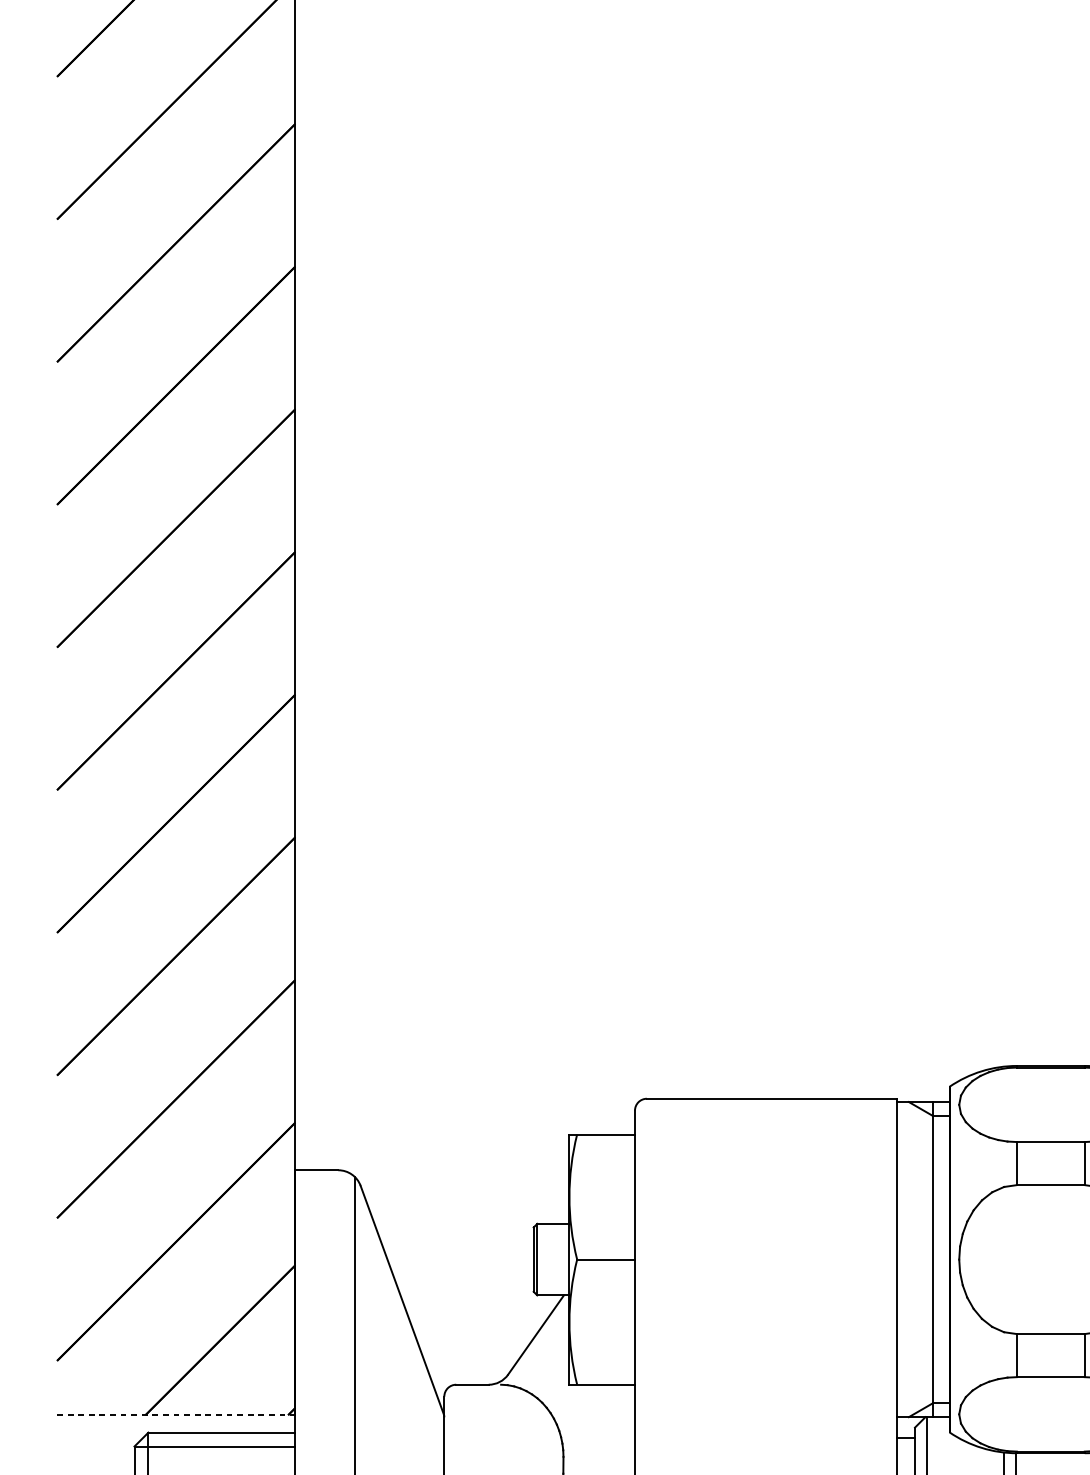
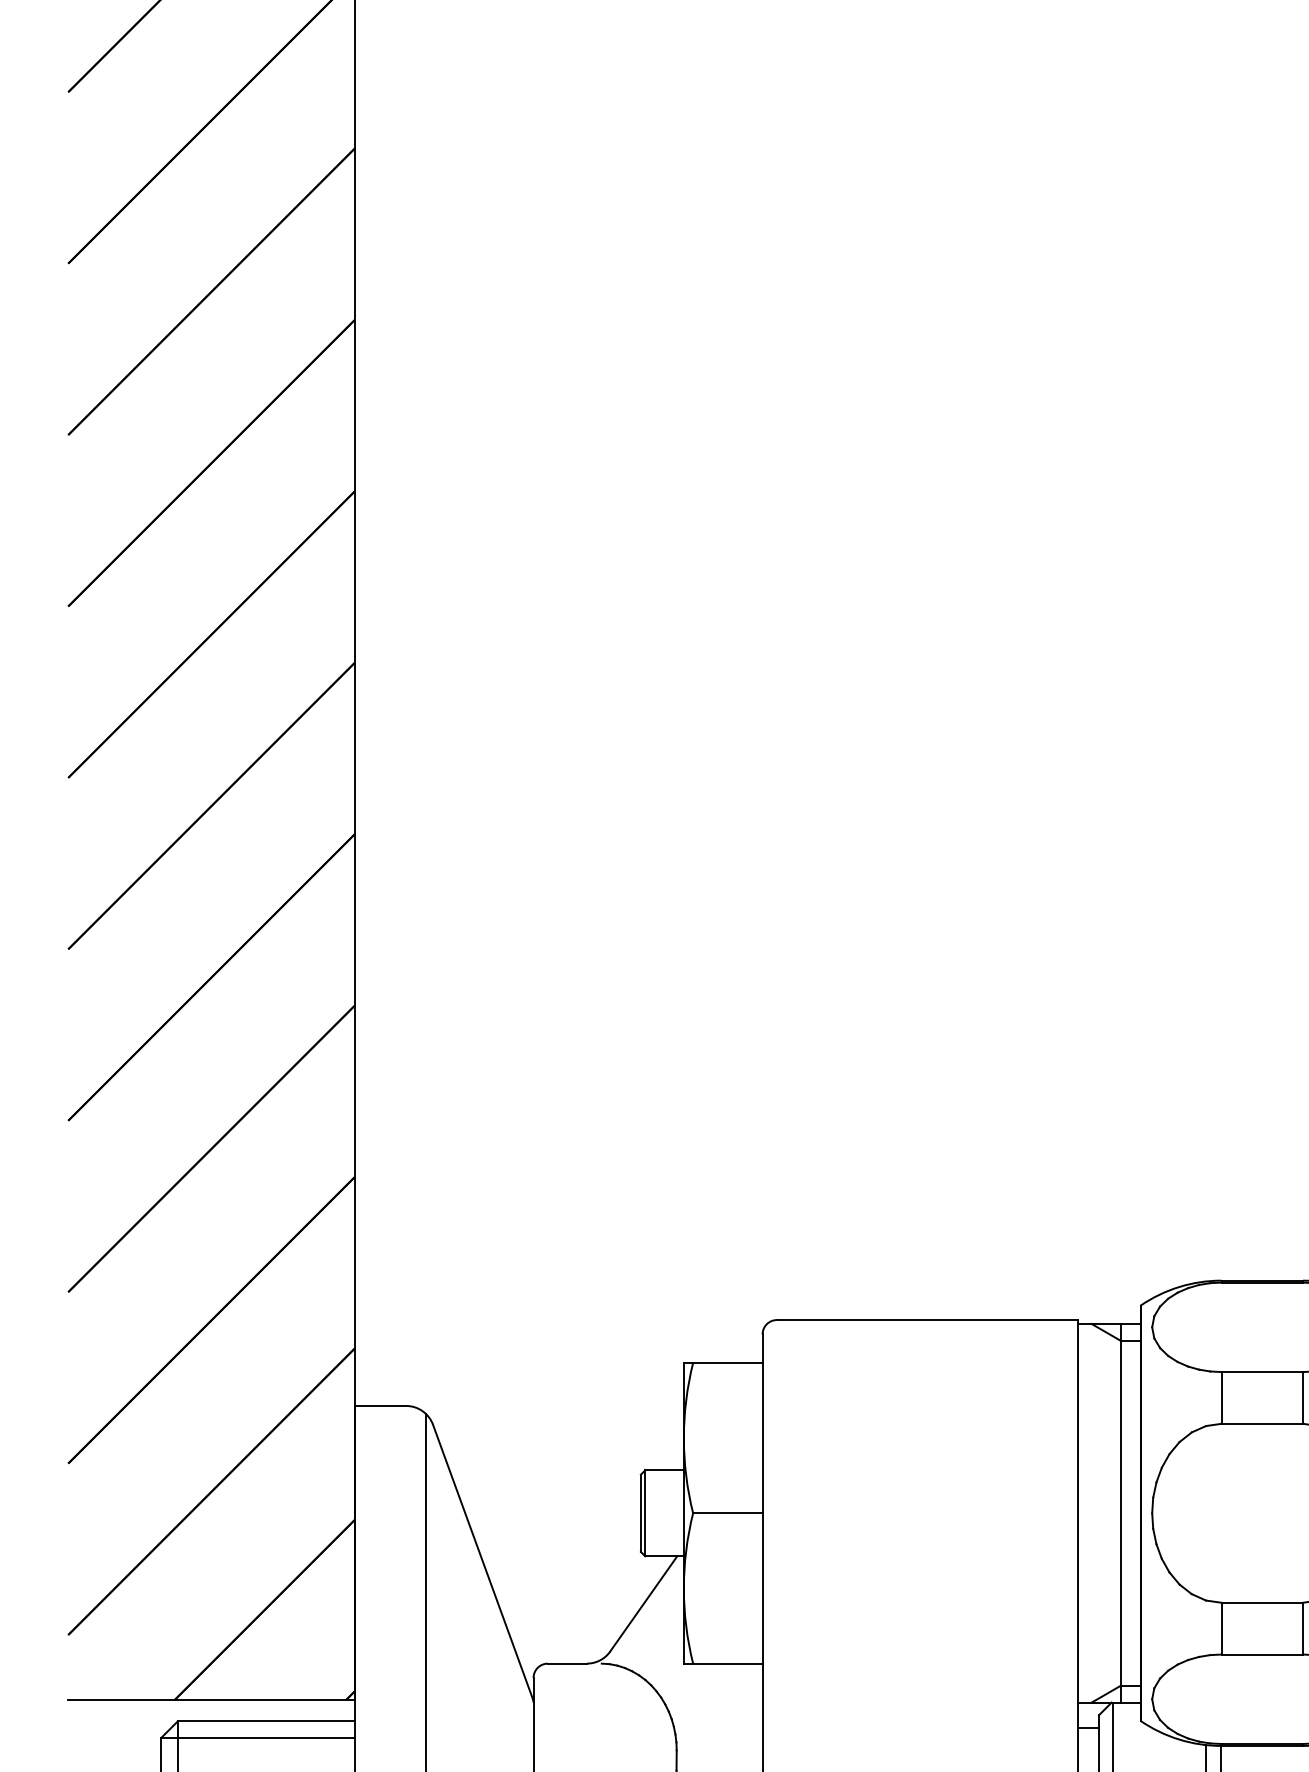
line: (176, 1415) -> (211, 1700), dashed -> solid

